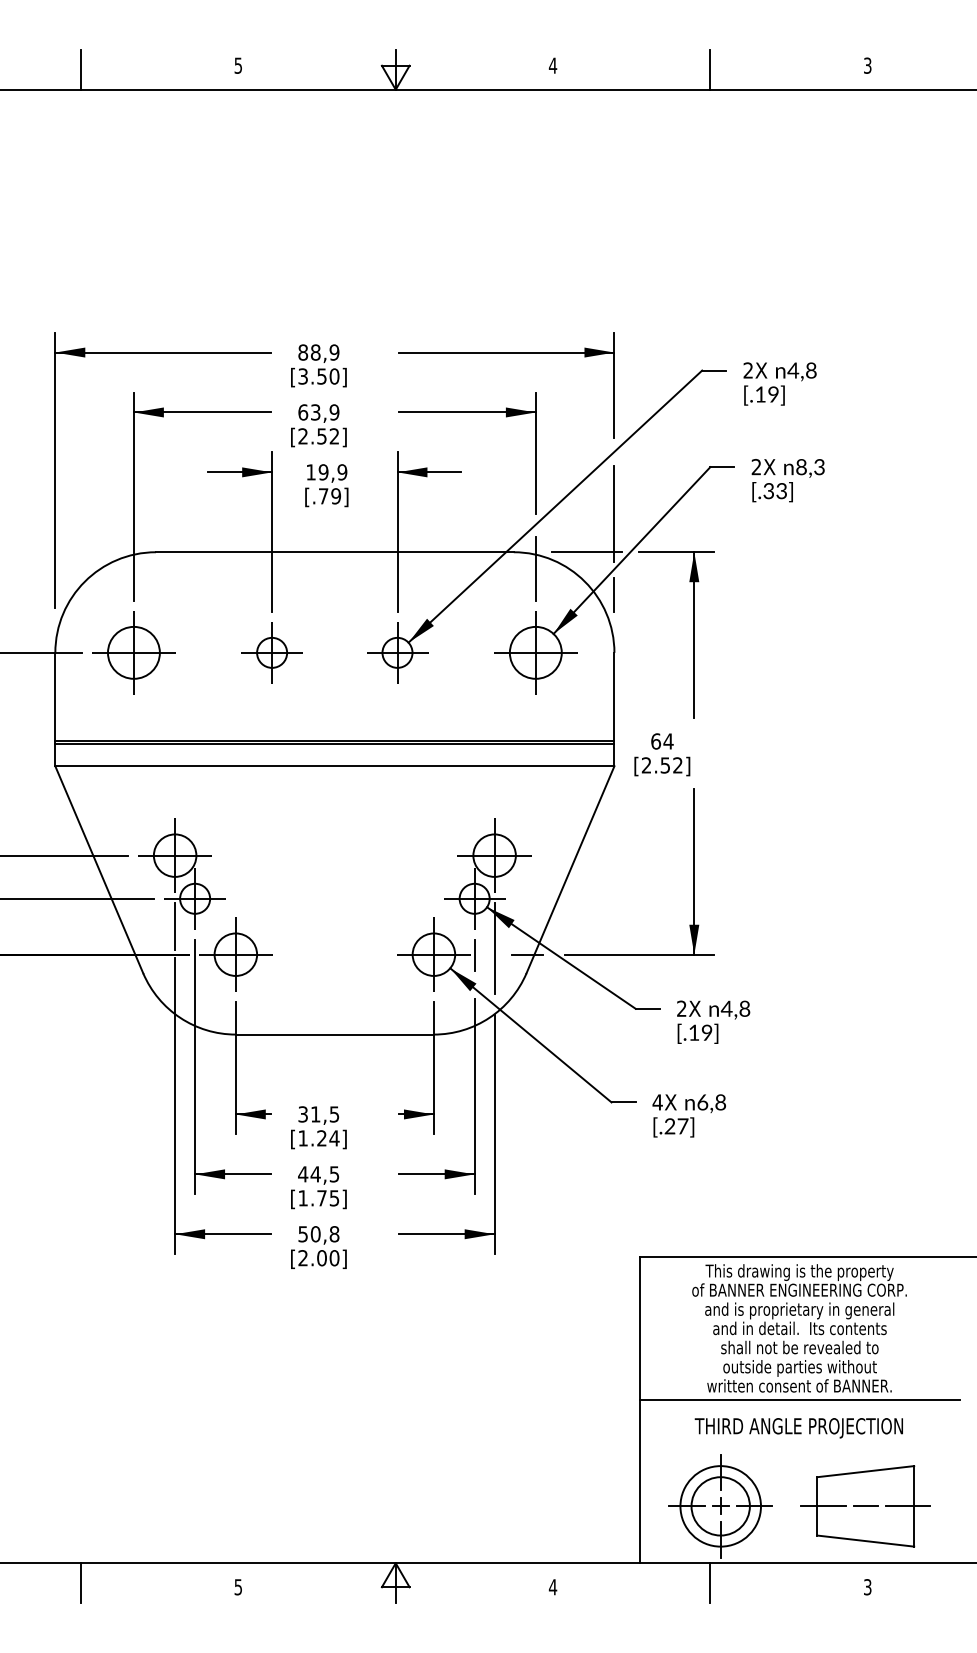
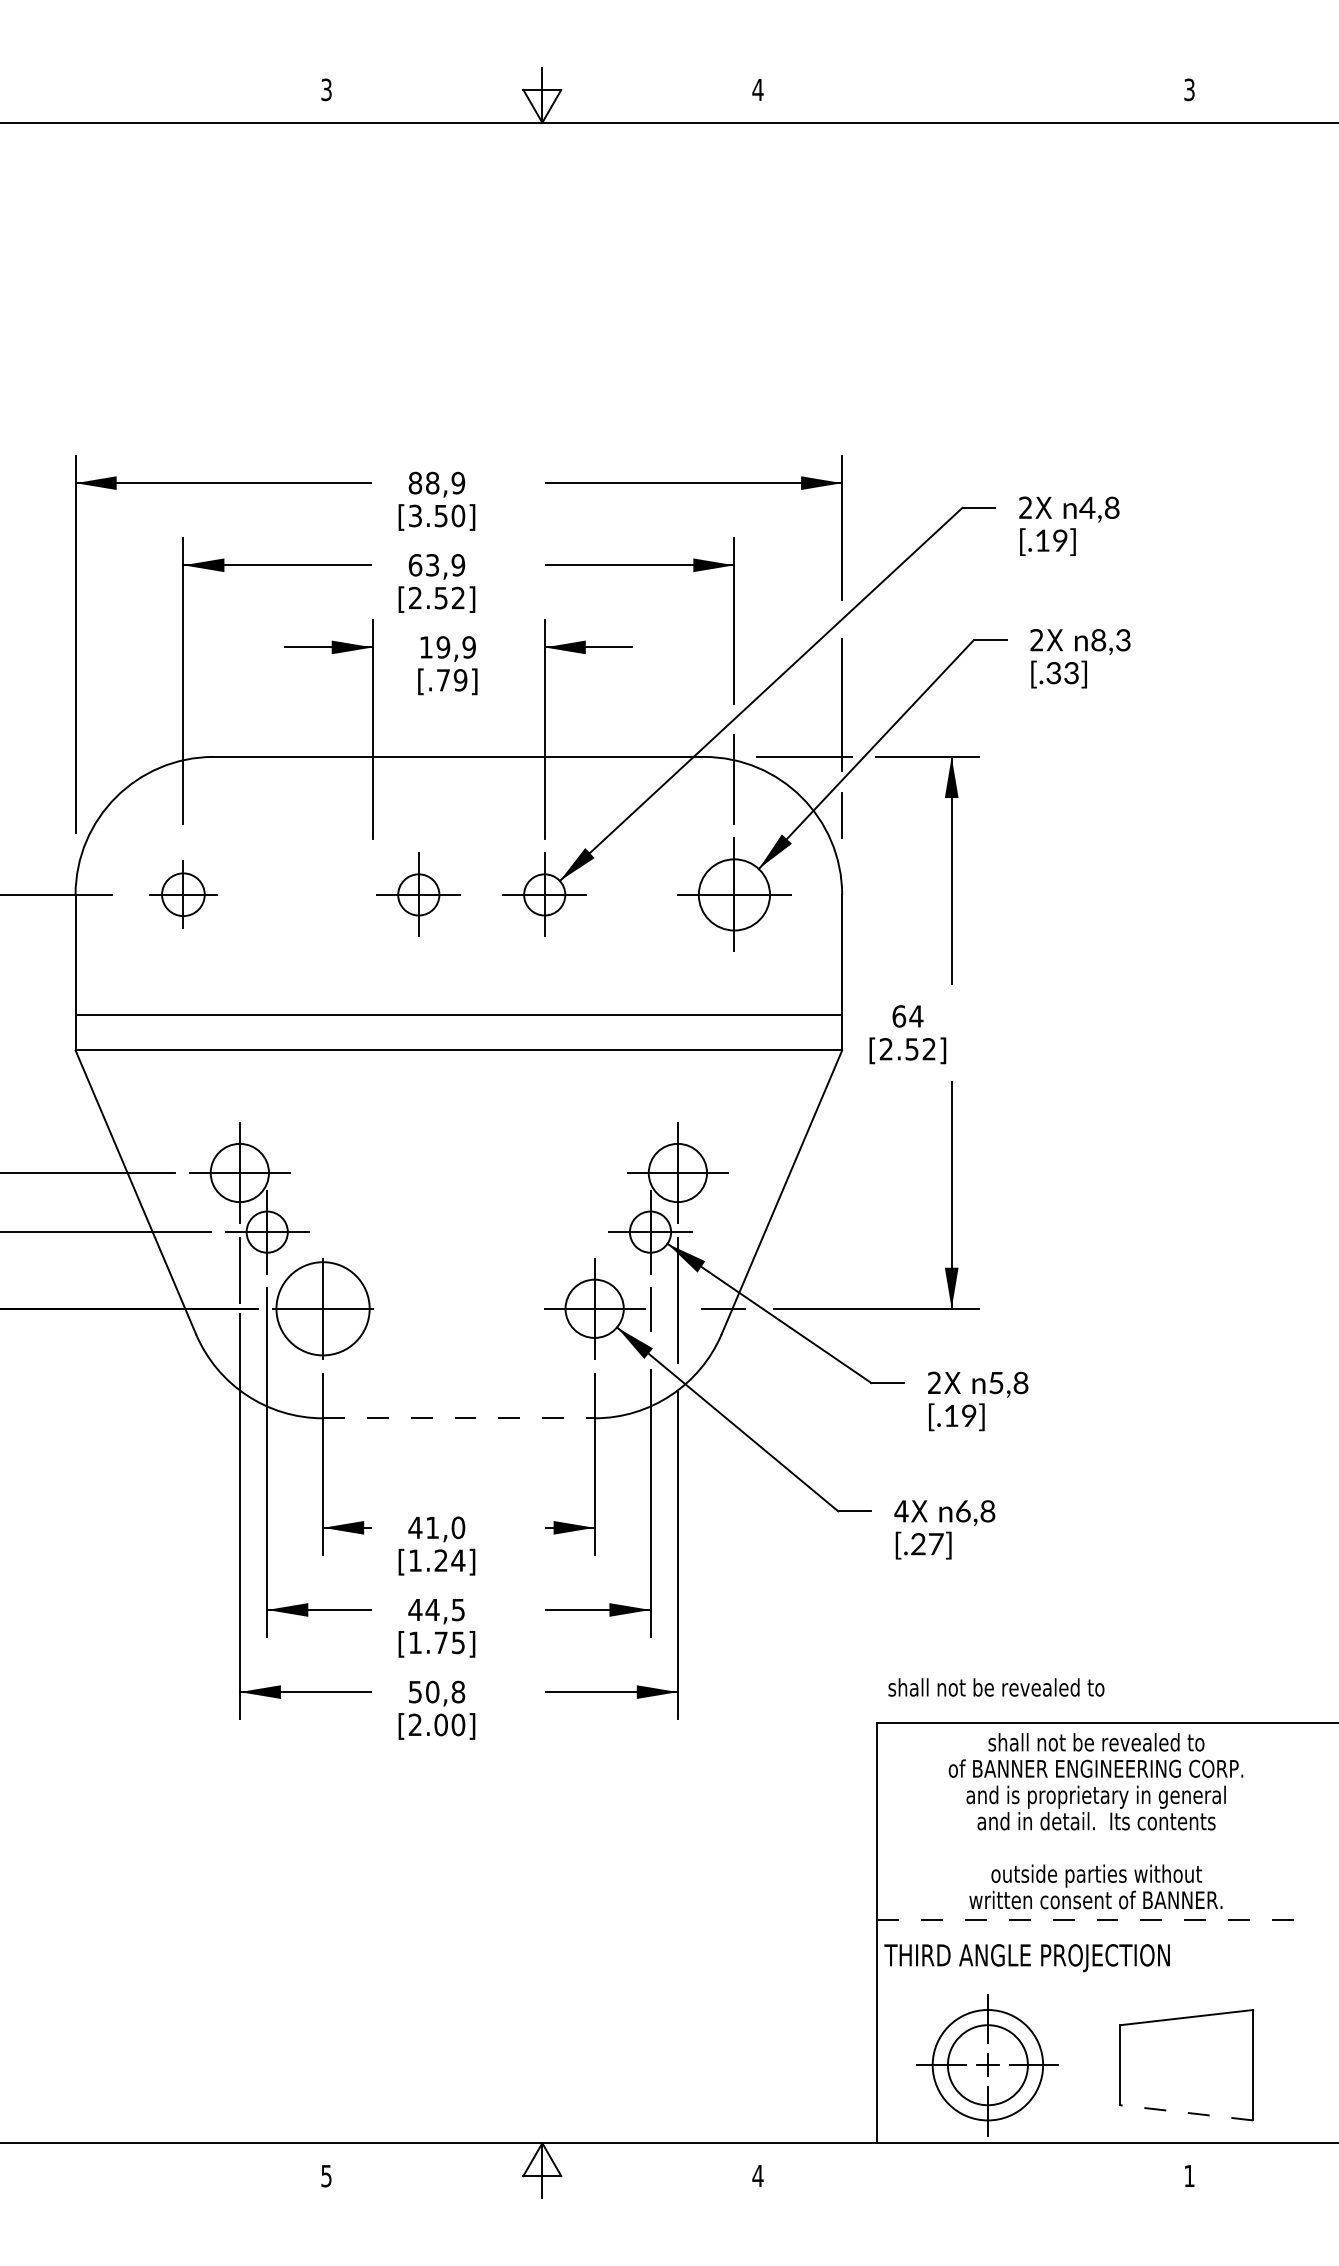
text: (238, 65) -> (326, 89), 5 -> 3
line: (80, 69) -> (110, 94), removed
line: (710, 69) -> (973, 94), removed
part: (134, 652) -> (183, 894), size x0.6
part: (271, 652) -> (418, 894), moved
line: (334, 743) -> (458, 1019), removed
circle: (235, 954) -> (322, 1308), size x1.6
text: (726, 1009) -> (996, 1383), 4,8 -> 5,8
line: (334, 1034) -> (458, 1418), solid -> dashed
text: (318, 1114) -> (436, 1527), 31,5 -> 41,0
text: (799, 1272) -> (1096, 1744), This drawing is the property -> shall not be revealed to
text: (799, 1347) -> (996, 1687), moved
line: (799, 1400) -> (1096, 1919), solid -> dashed
text: (798, 1428) -> (1026, 1958), moved
line: (823, 1506) -> (1128, 2065), removed
line: (865, 1506) -> (1186, 2065), removed
line: (907, 1506) -> (1244, 2065), removed
line: (865, 1540) -> (1186, 2112), solid -> dashed
line: (80, 1583) -> (110, 2170), removed
line: (710, 1583) -> (973, 2170), removed
text: (867, 1586) -> (1189, 2175), 3 -> 1

